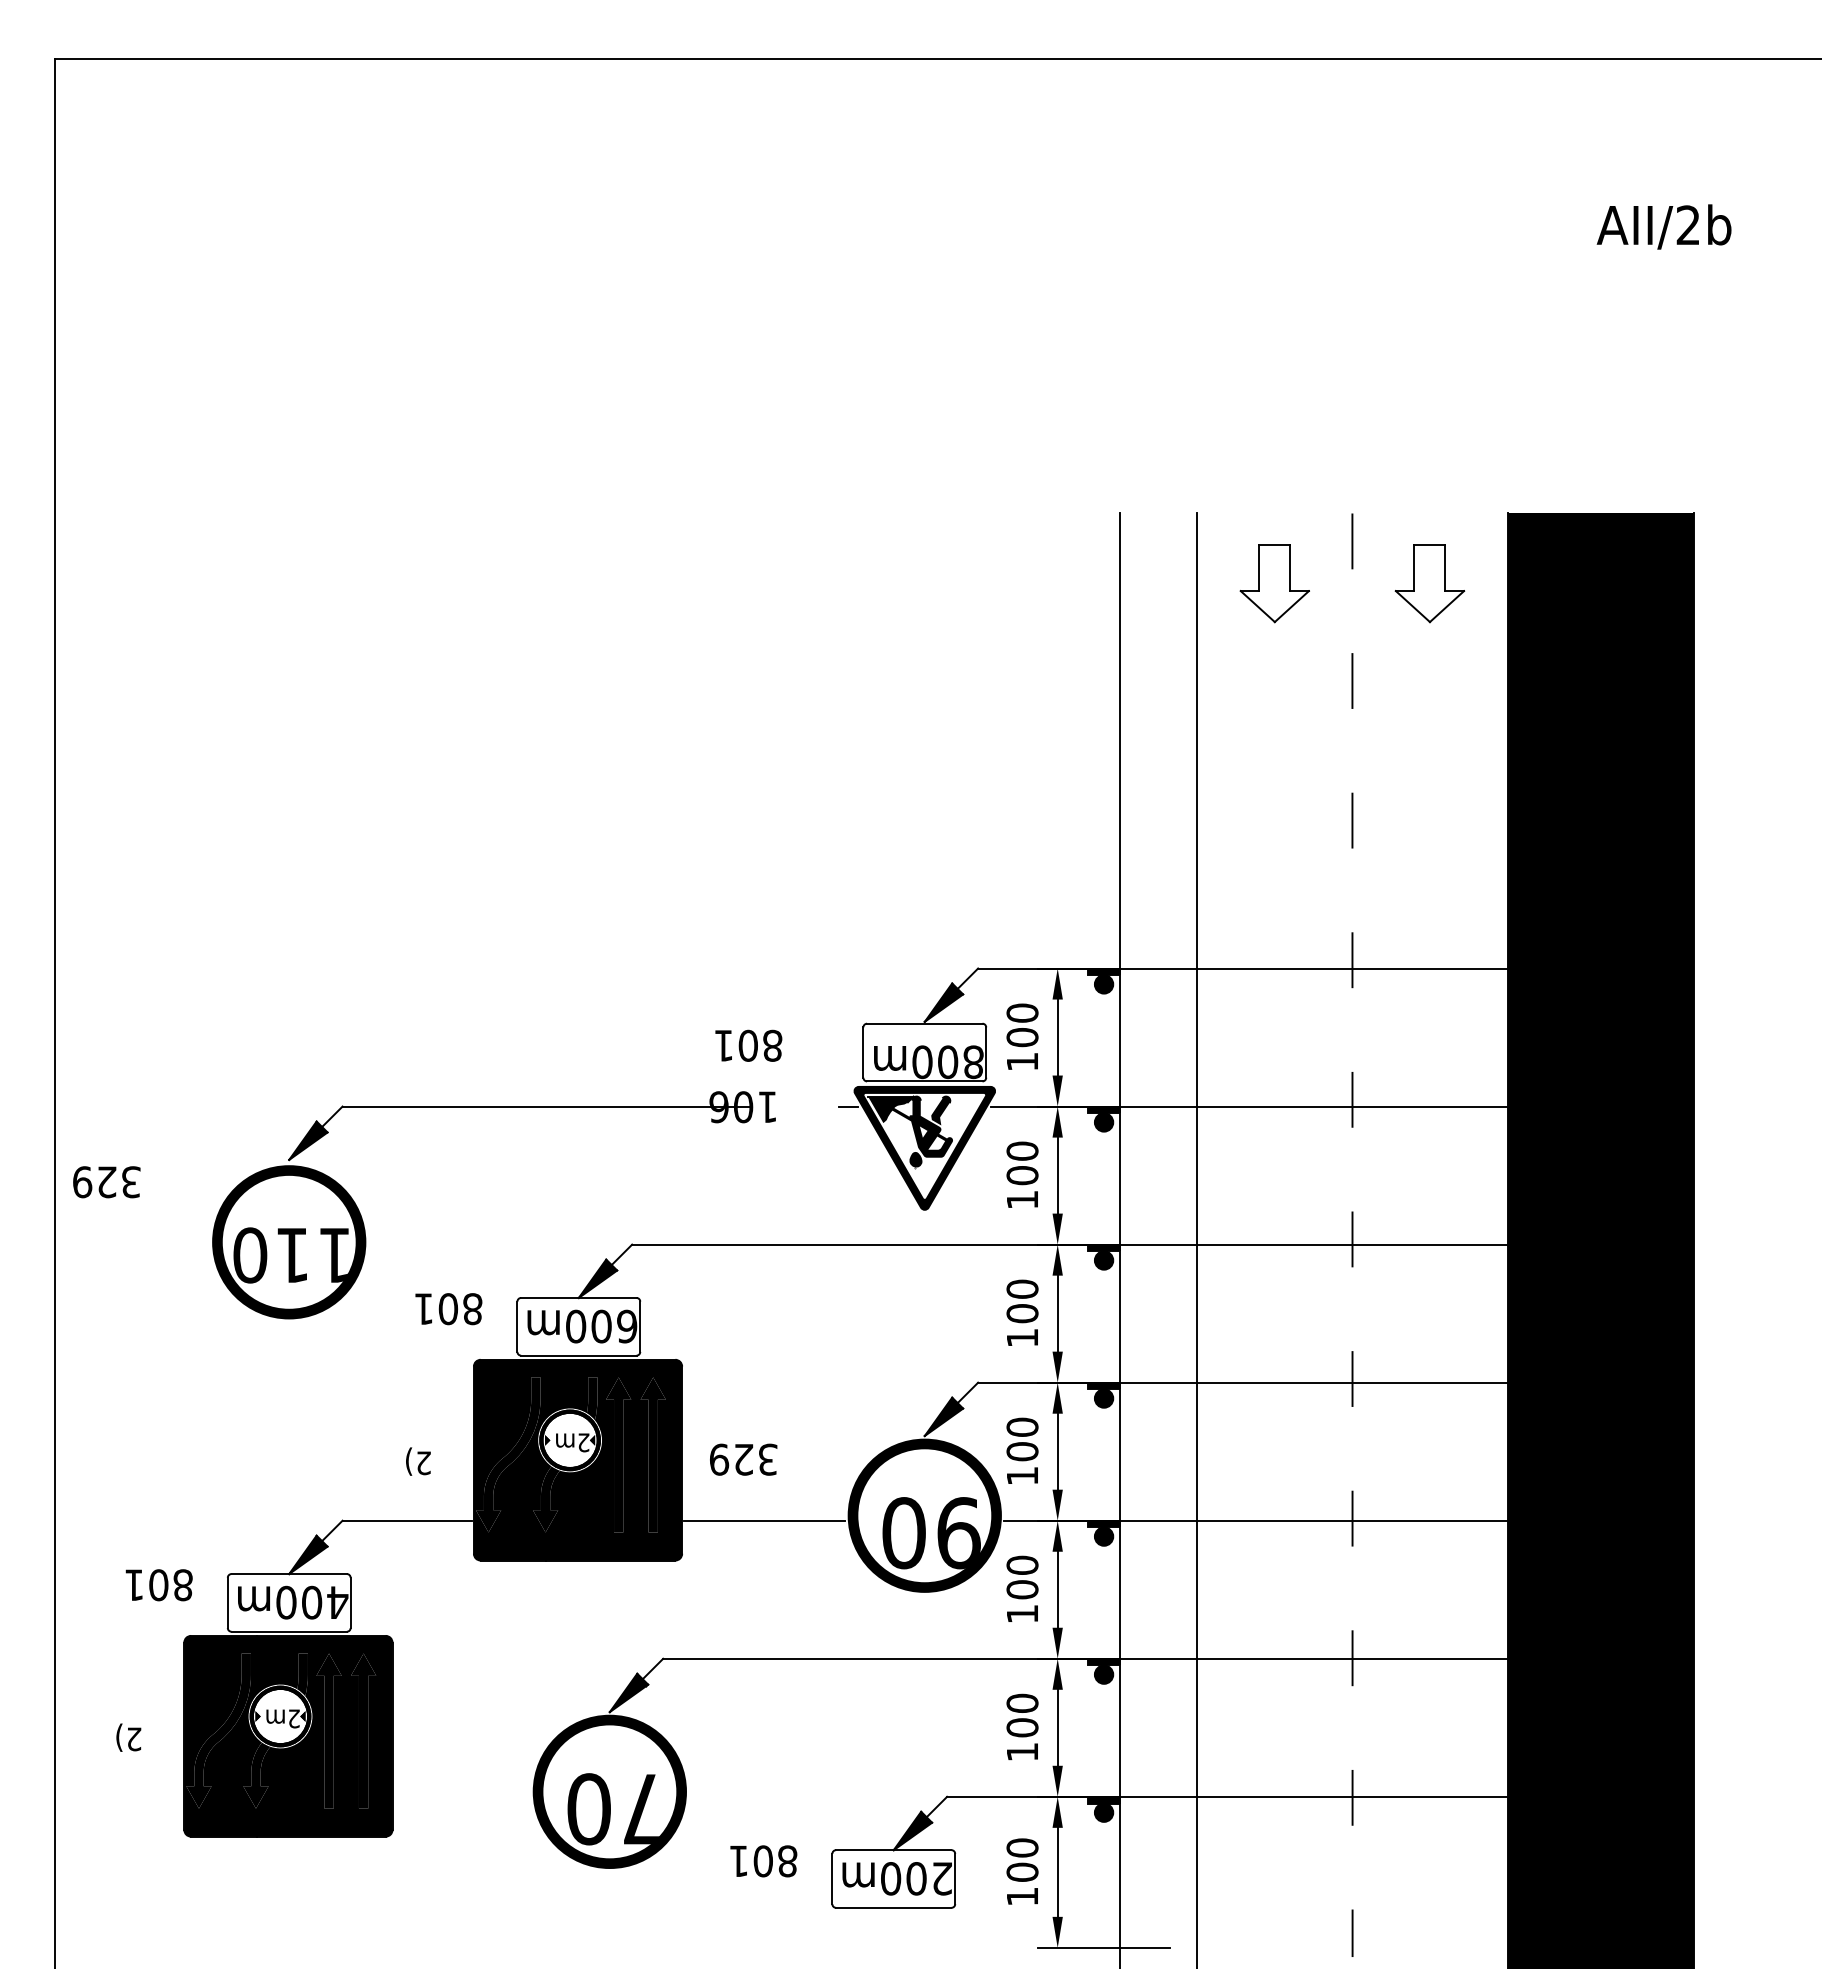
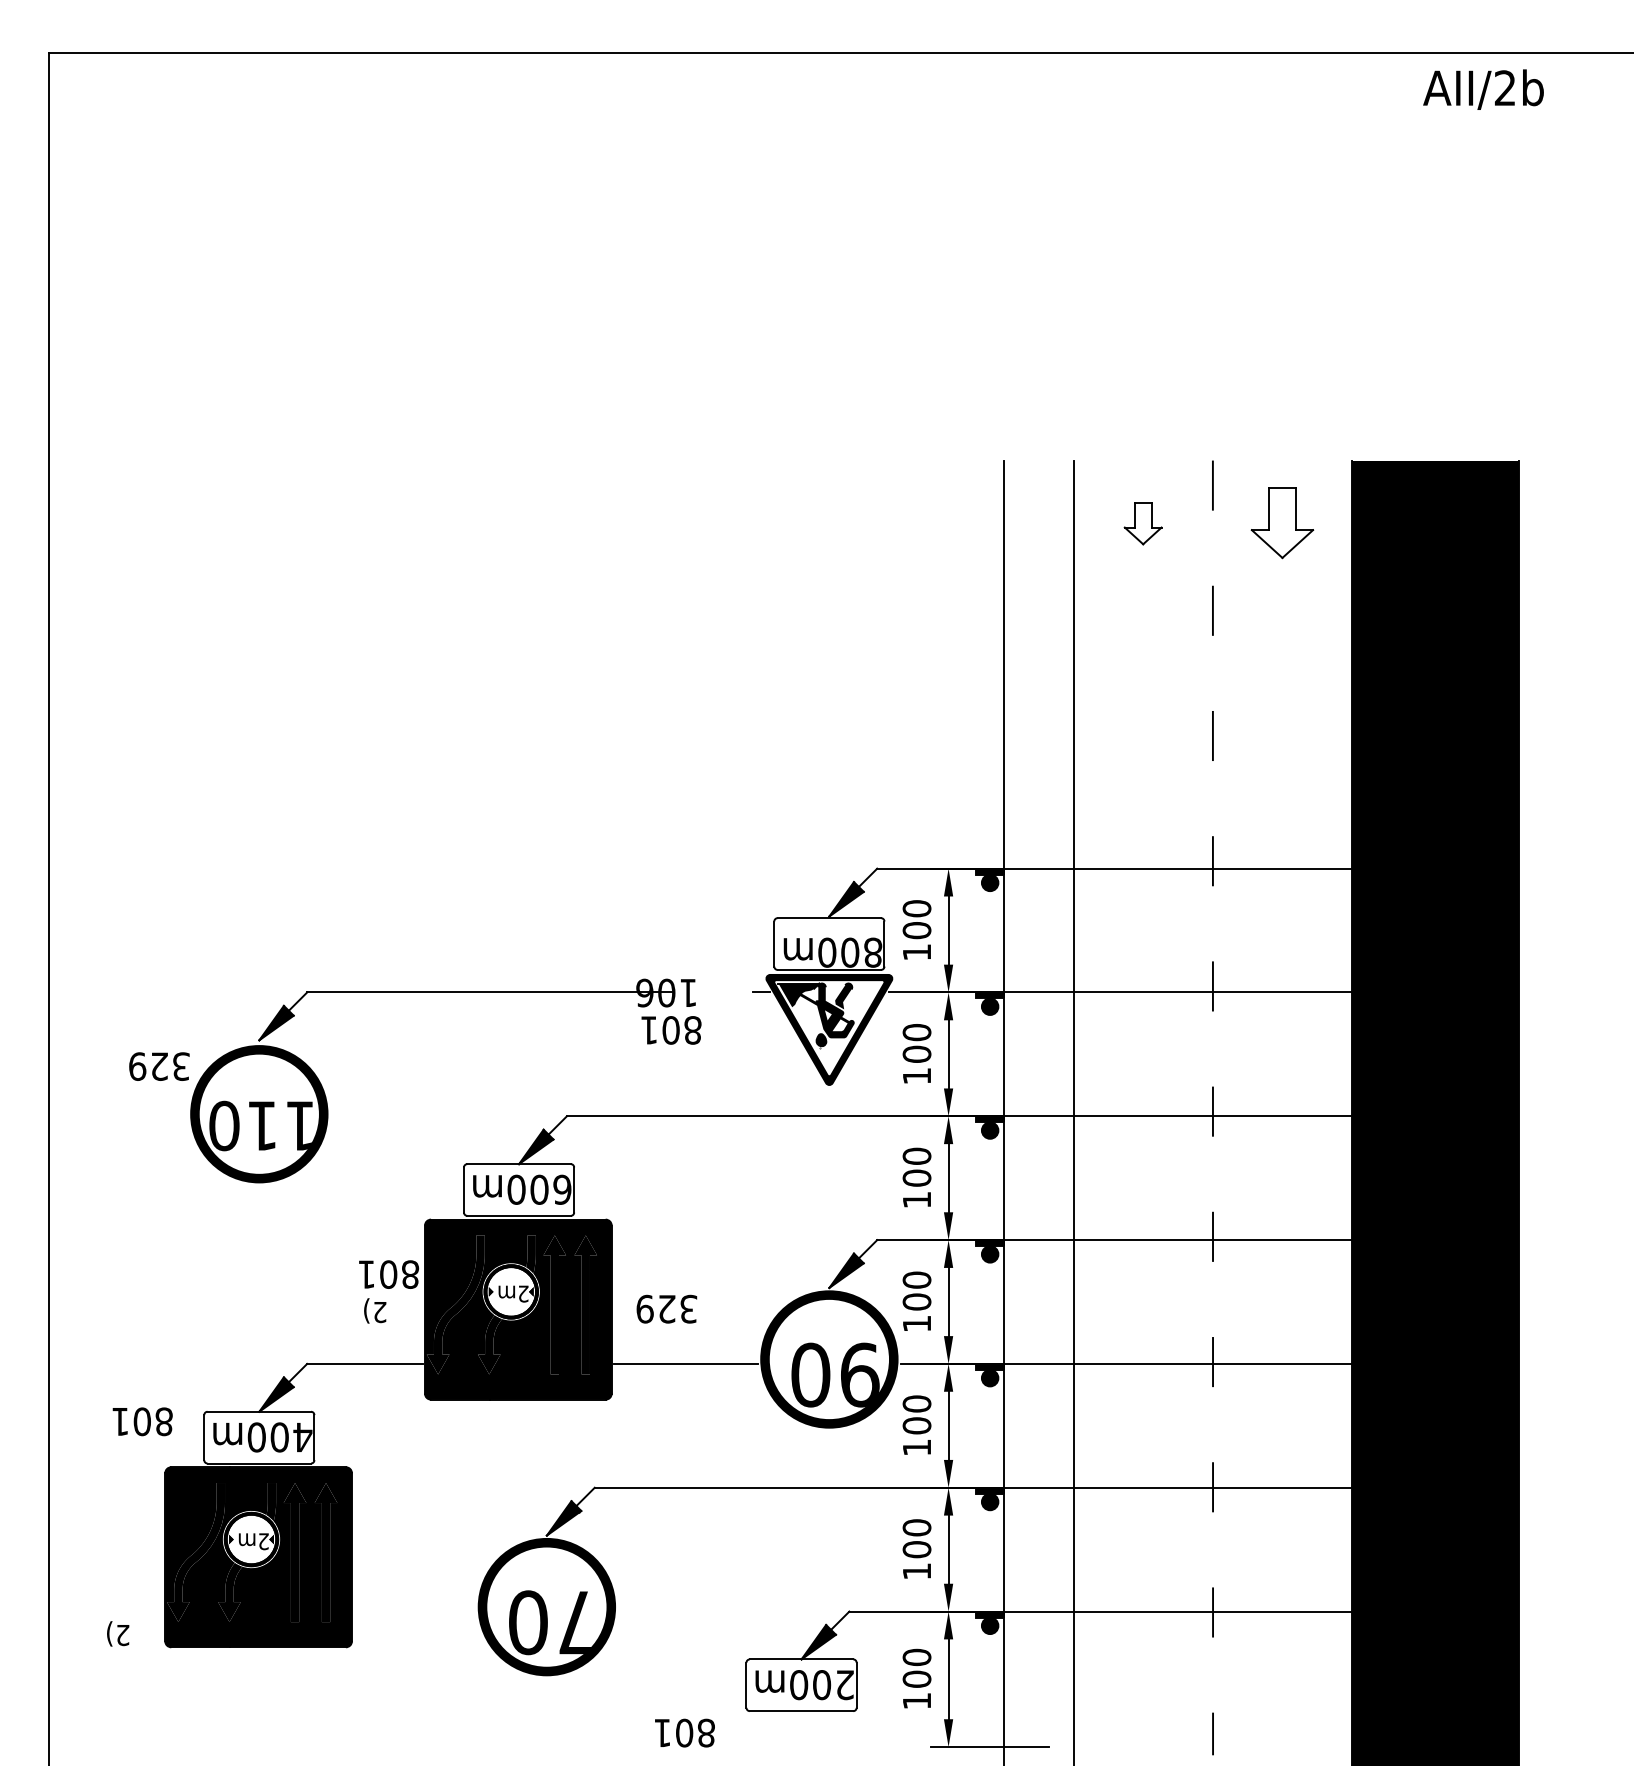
text: (1663, 226) -> (1482, 89), moved
part: (1274, 583) -> (1143, 523), size x0.6
text: (748, 1045) -> (671, 1030), moved
text: (106, 1182) -> (159, 1066), moved
text: (448, 1309) -> (388, 1274), moved
text: (128, 1737) -> (117, 1633), moved
text: (763, 1861) -> (684, 1733), moved

